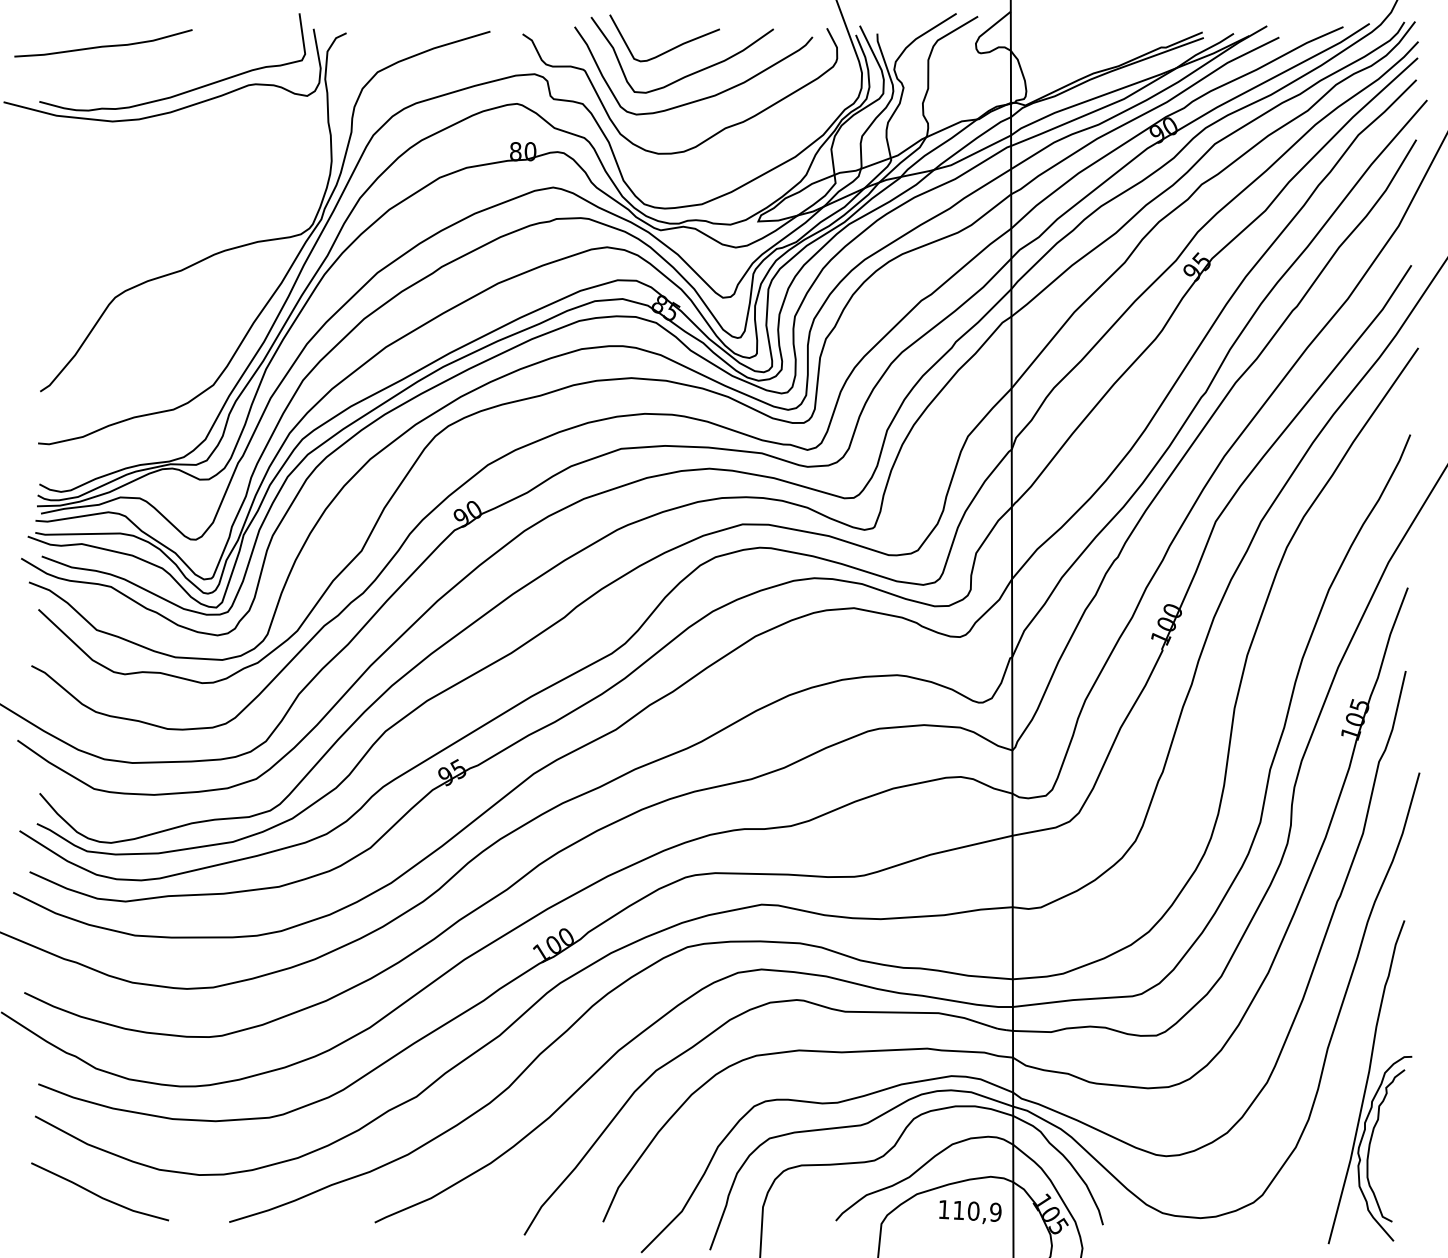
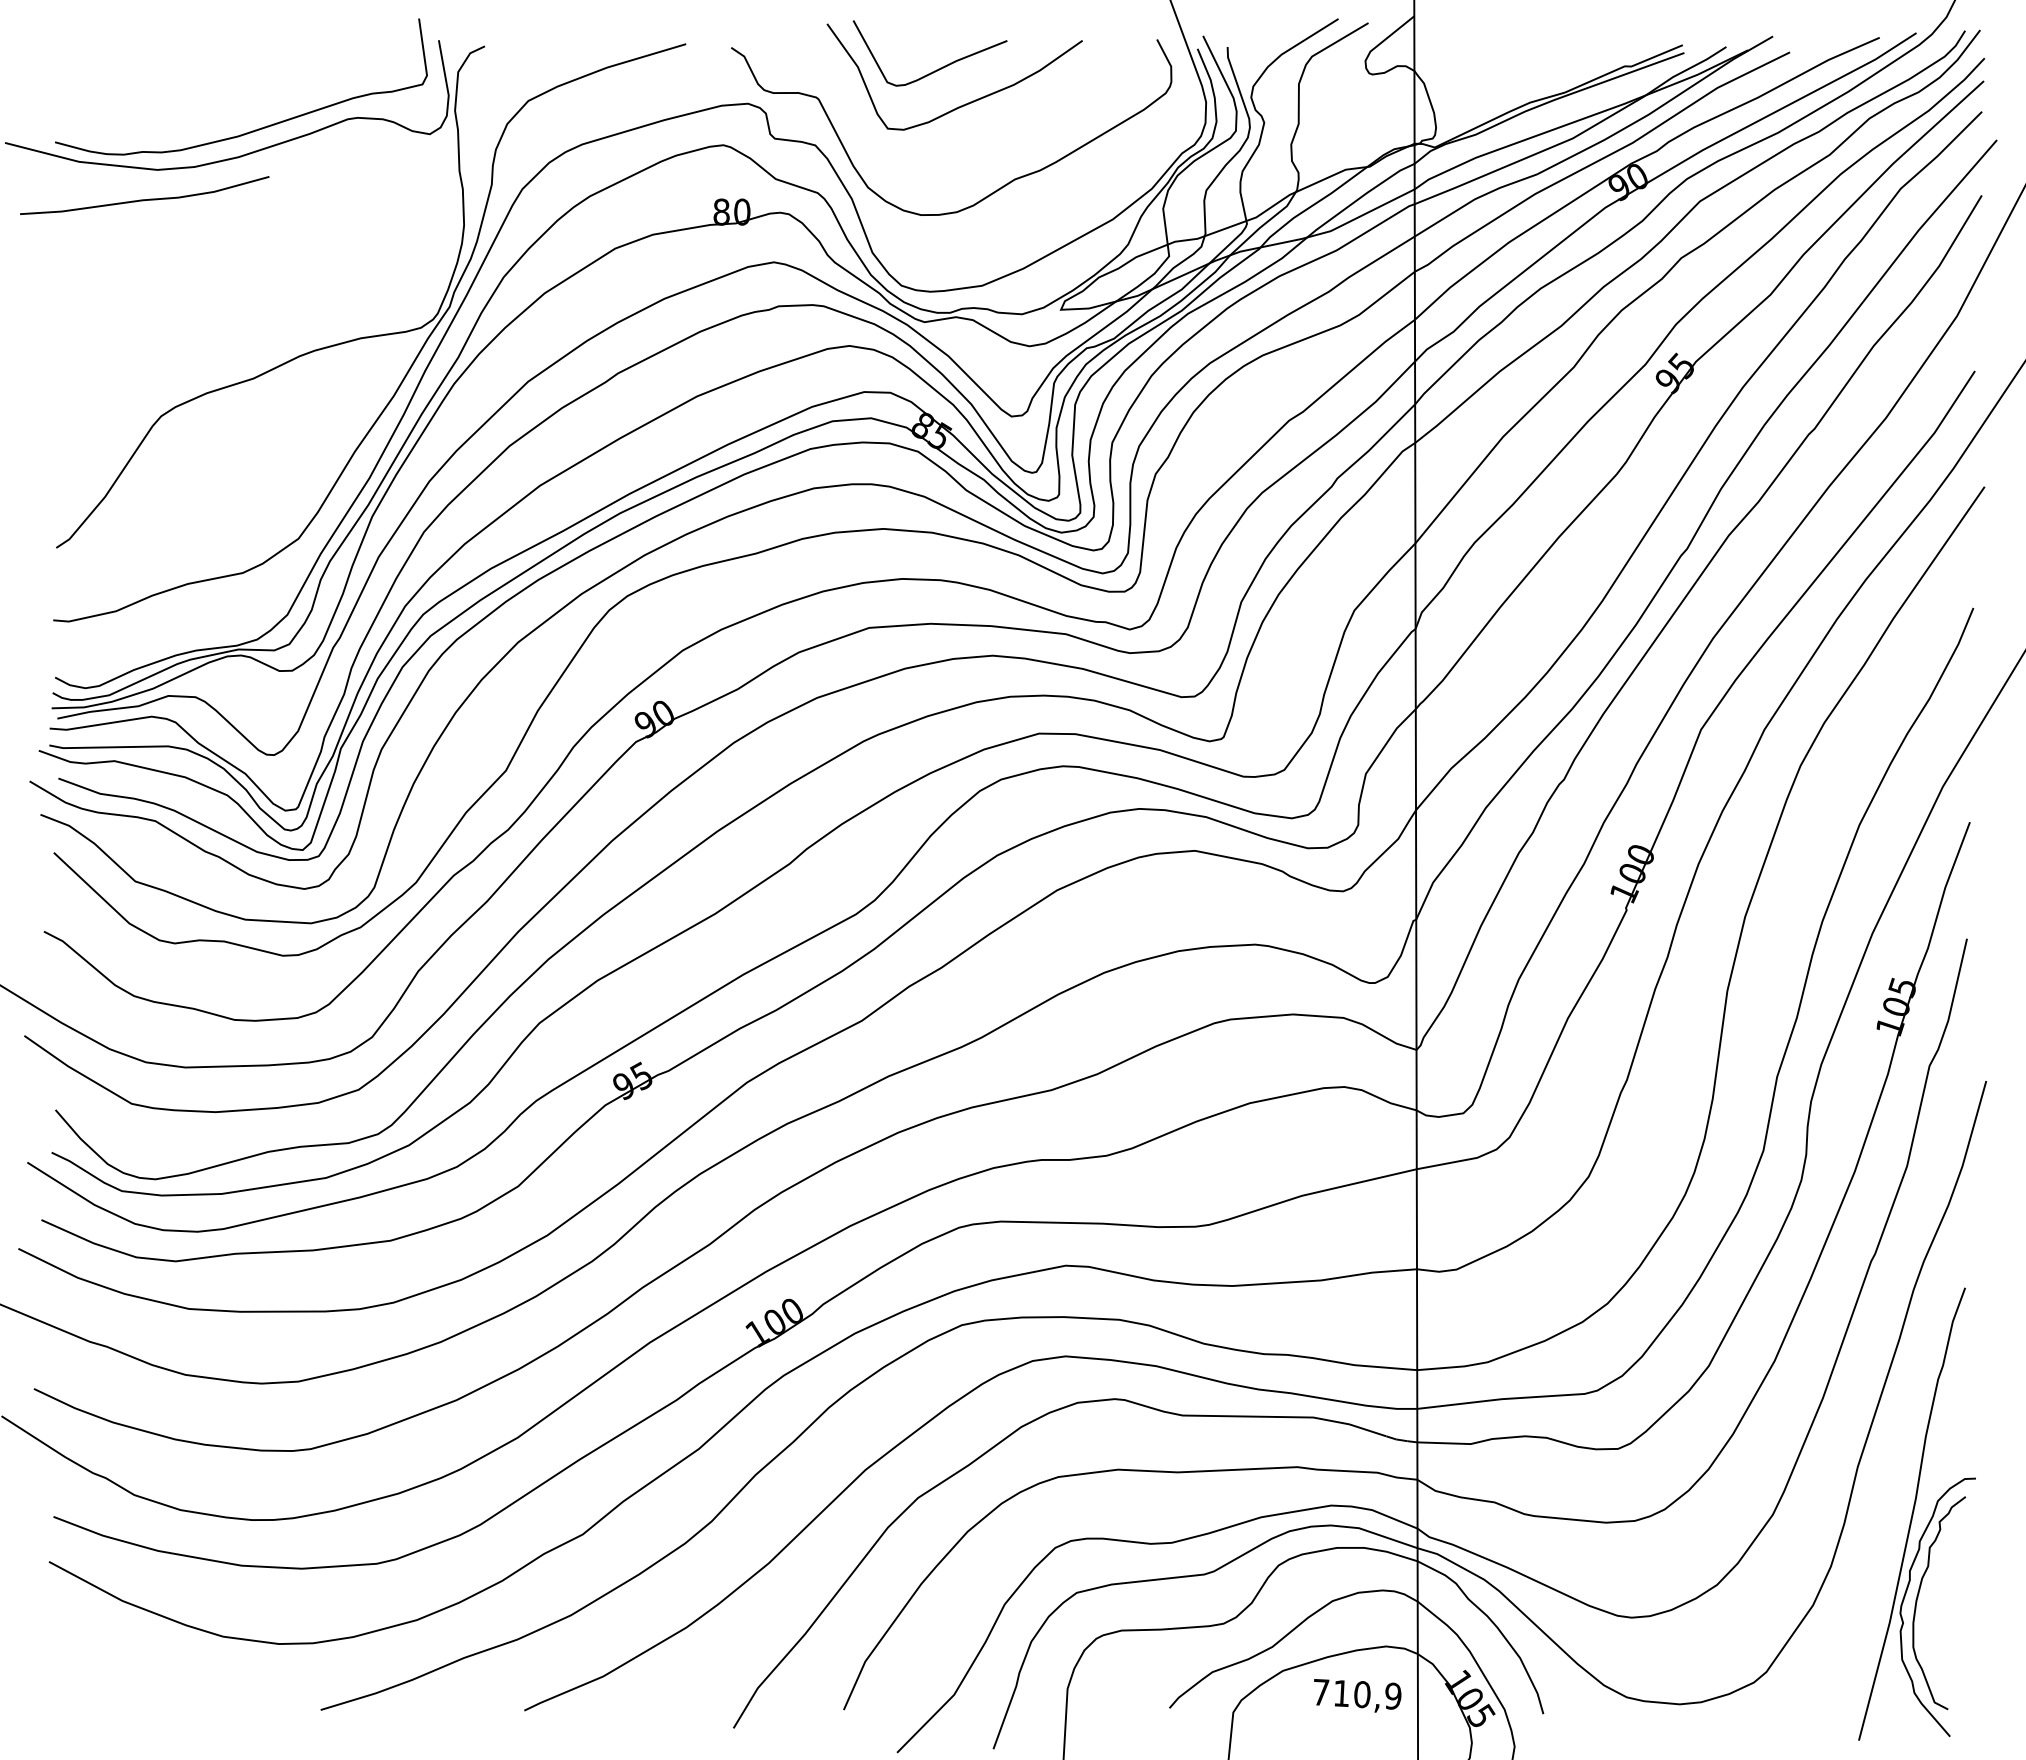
curve: (103, 46) -> (144, 199), moved
curve: (702, 98) -> (983, 137), removed
line: (97, 1194) -> (136, 1671), removed
text: (944, 1209) -> (1321, 1692), 110,9 -> 710,9

